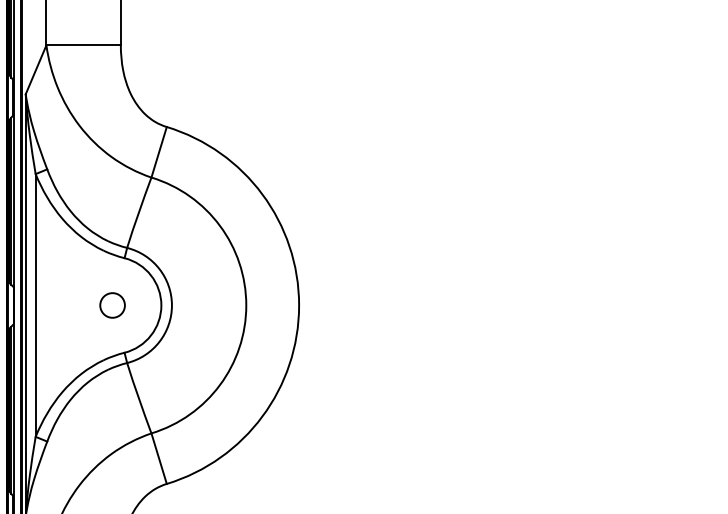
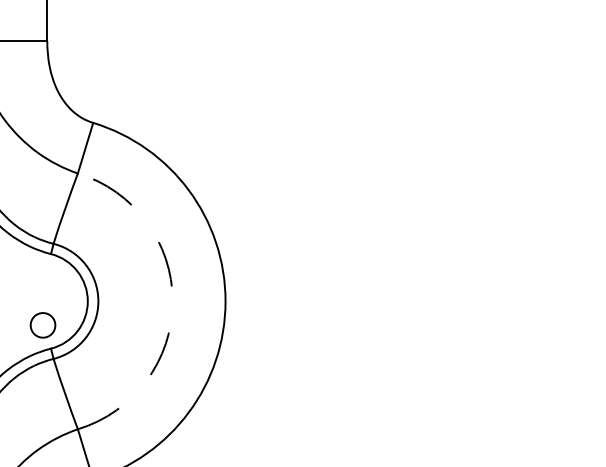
circle: (112, 305) -> (42, 325), moved
arc: (246, 305) -> (172, 301), solid -> dashed

